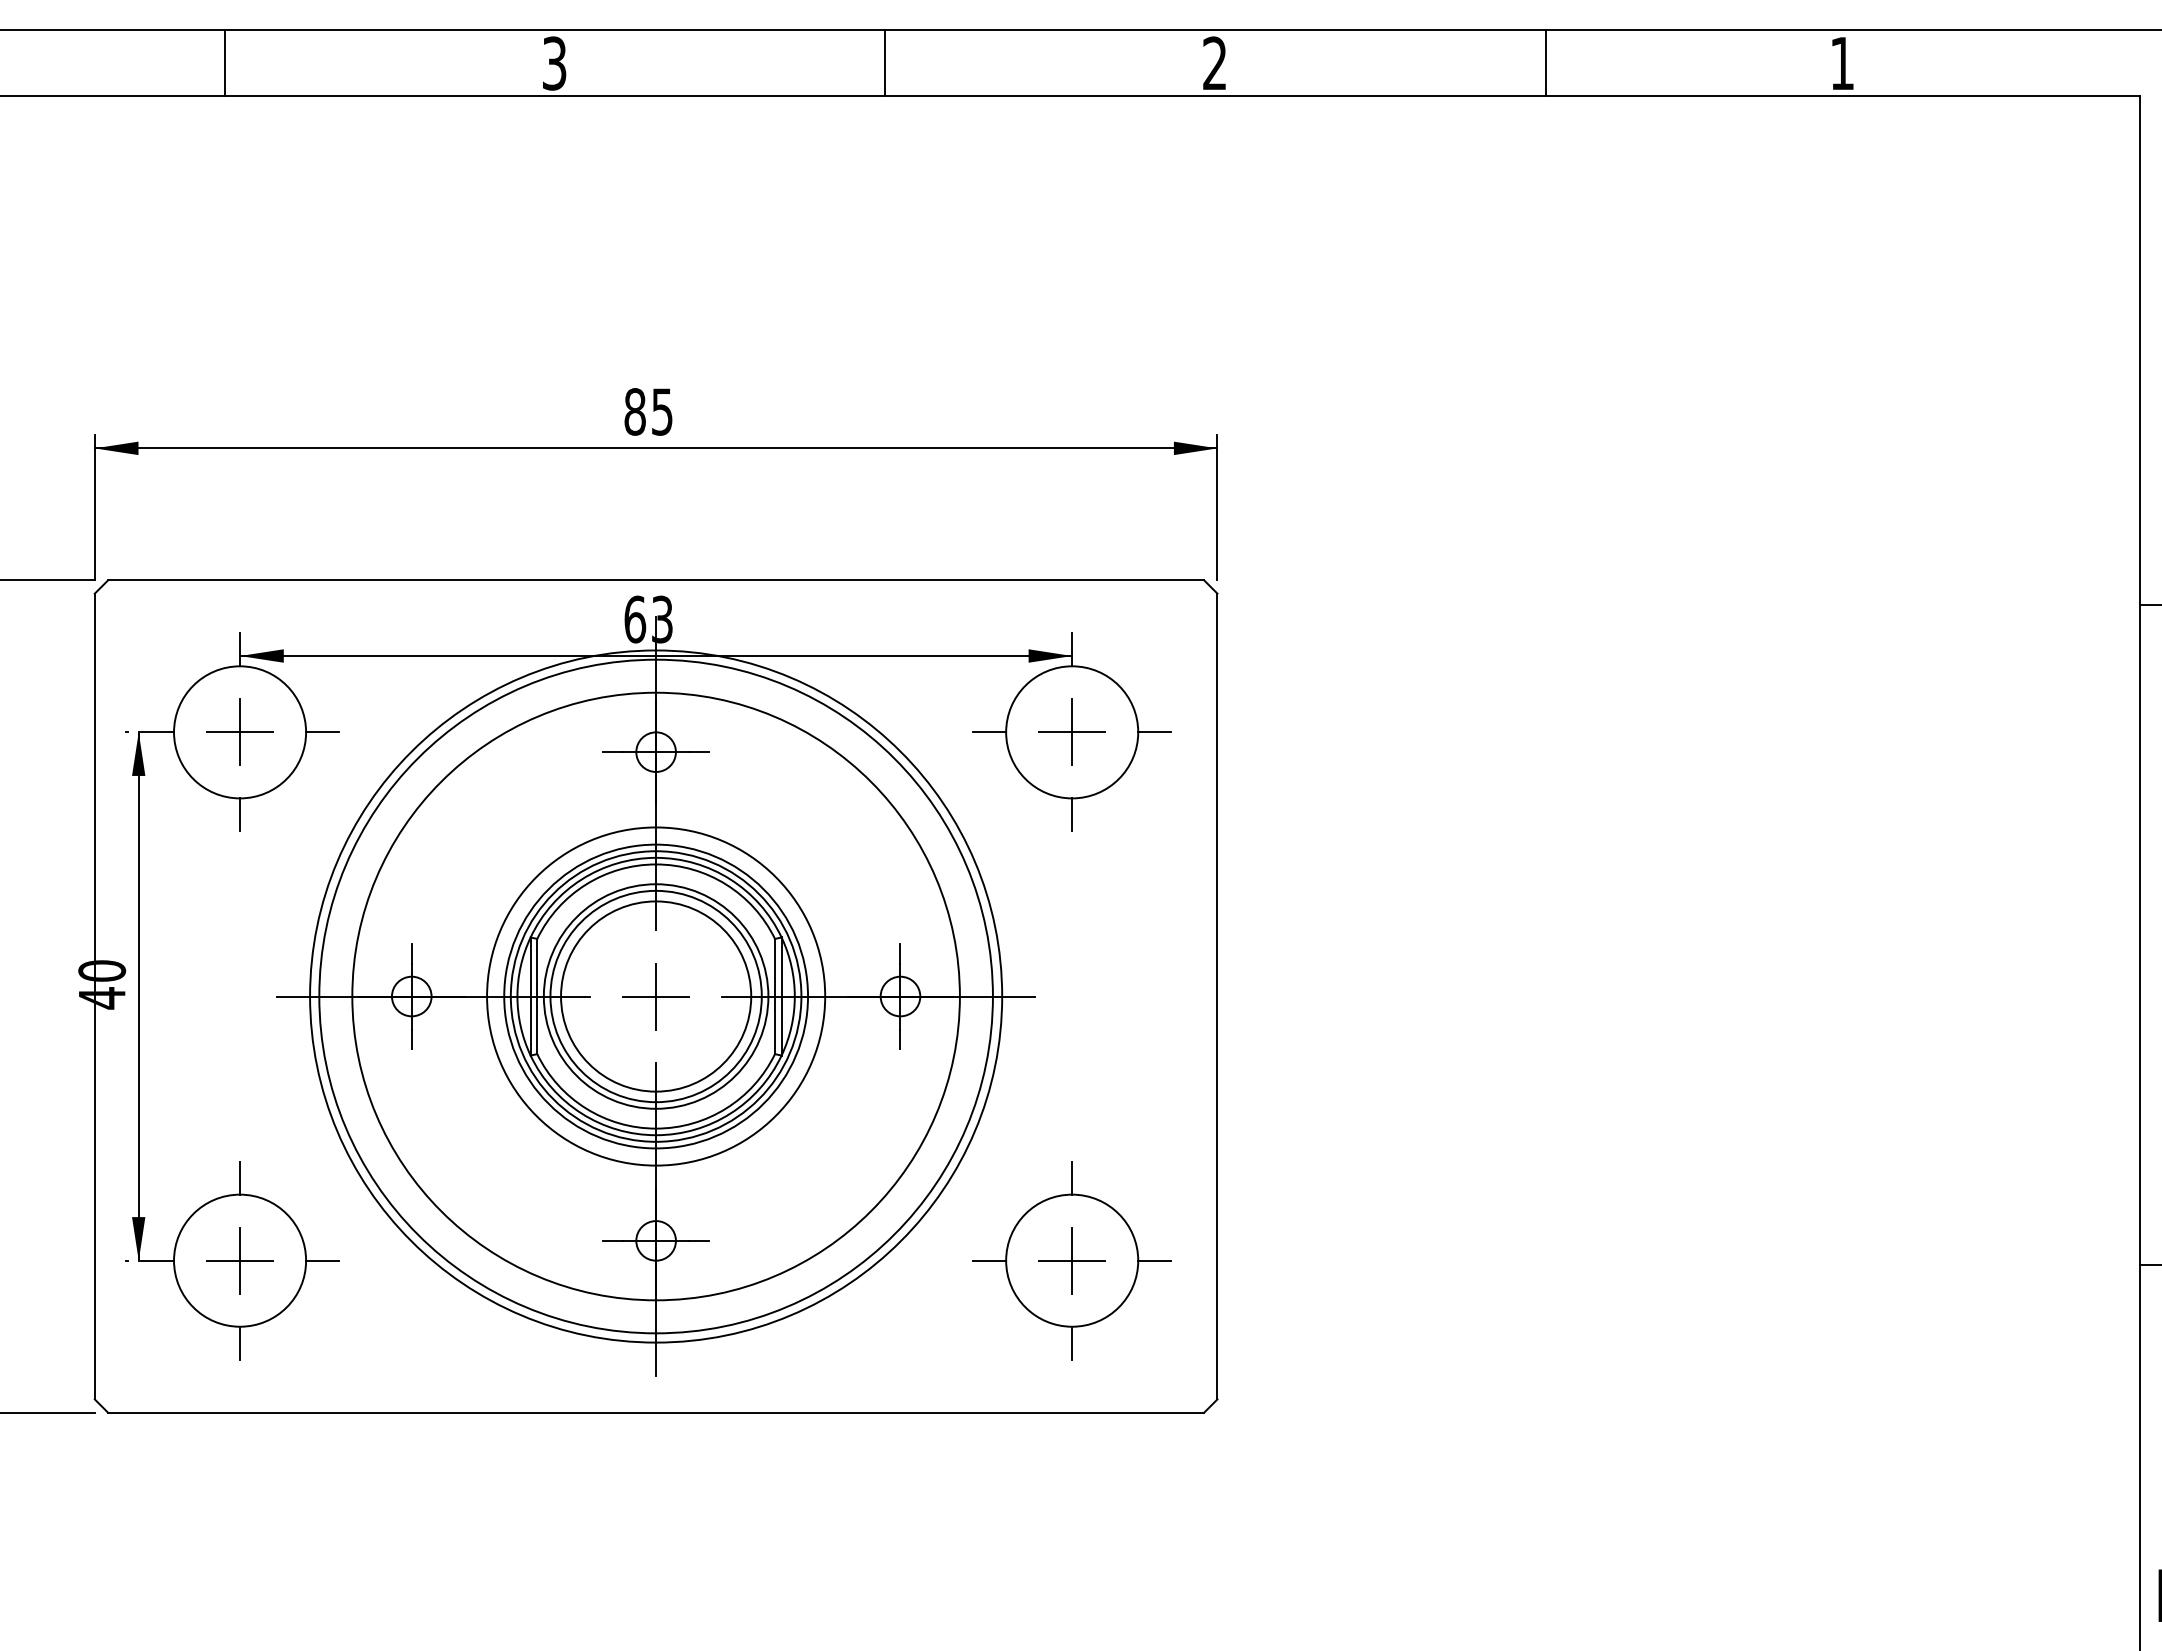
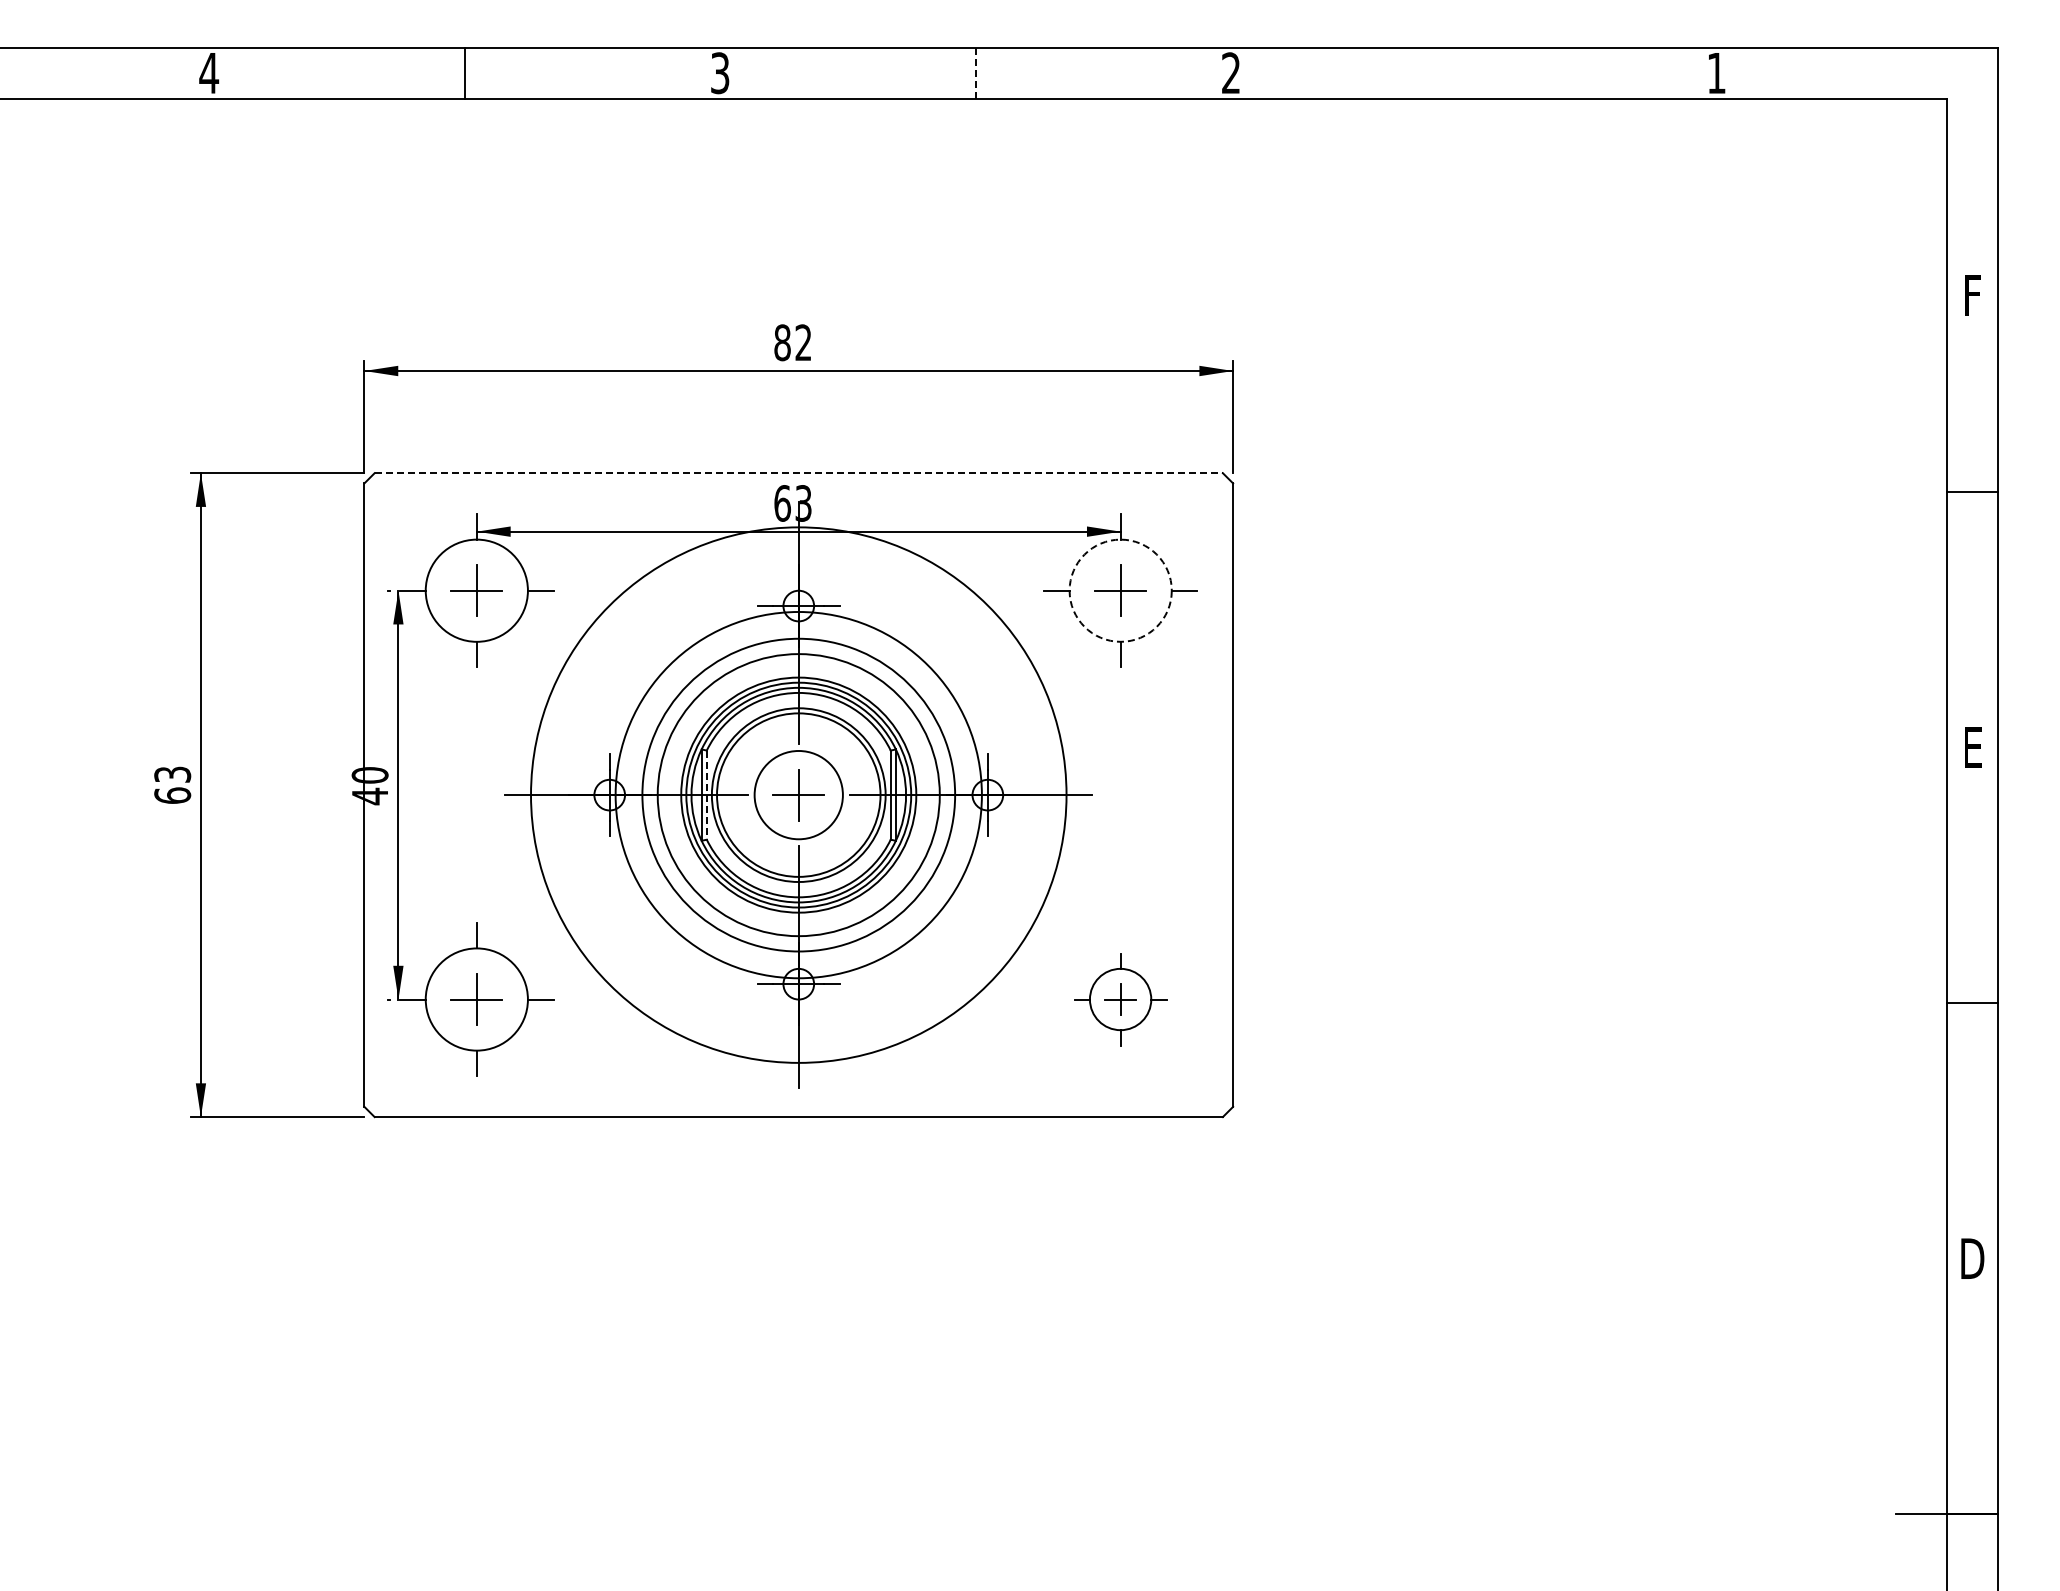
line: (1546, 62) -> (1487, 72), removed
line: (885, 63) -> (976, 73), solid -> dashed
text: (662, 411) -> (803, 342), 85 -> 82
line: (657, 580) -> (799, 473), solid -> dashed
circle: (1071, 732) -> (1120, 590), solid -> dashed
circle: (655, 995) -> (798, 794), size x0.6
circle: (655, 995) -> (798, 794), size x0.6
circle: (655, 995) -> (798, 794), size x1.4
line: (536, 997) -> (706, 795), solid -> dashed
circle: (655, 997) -> (798, 795), size x0.6
part: (1071, 1260) -> (1120, 999), size x0.6

